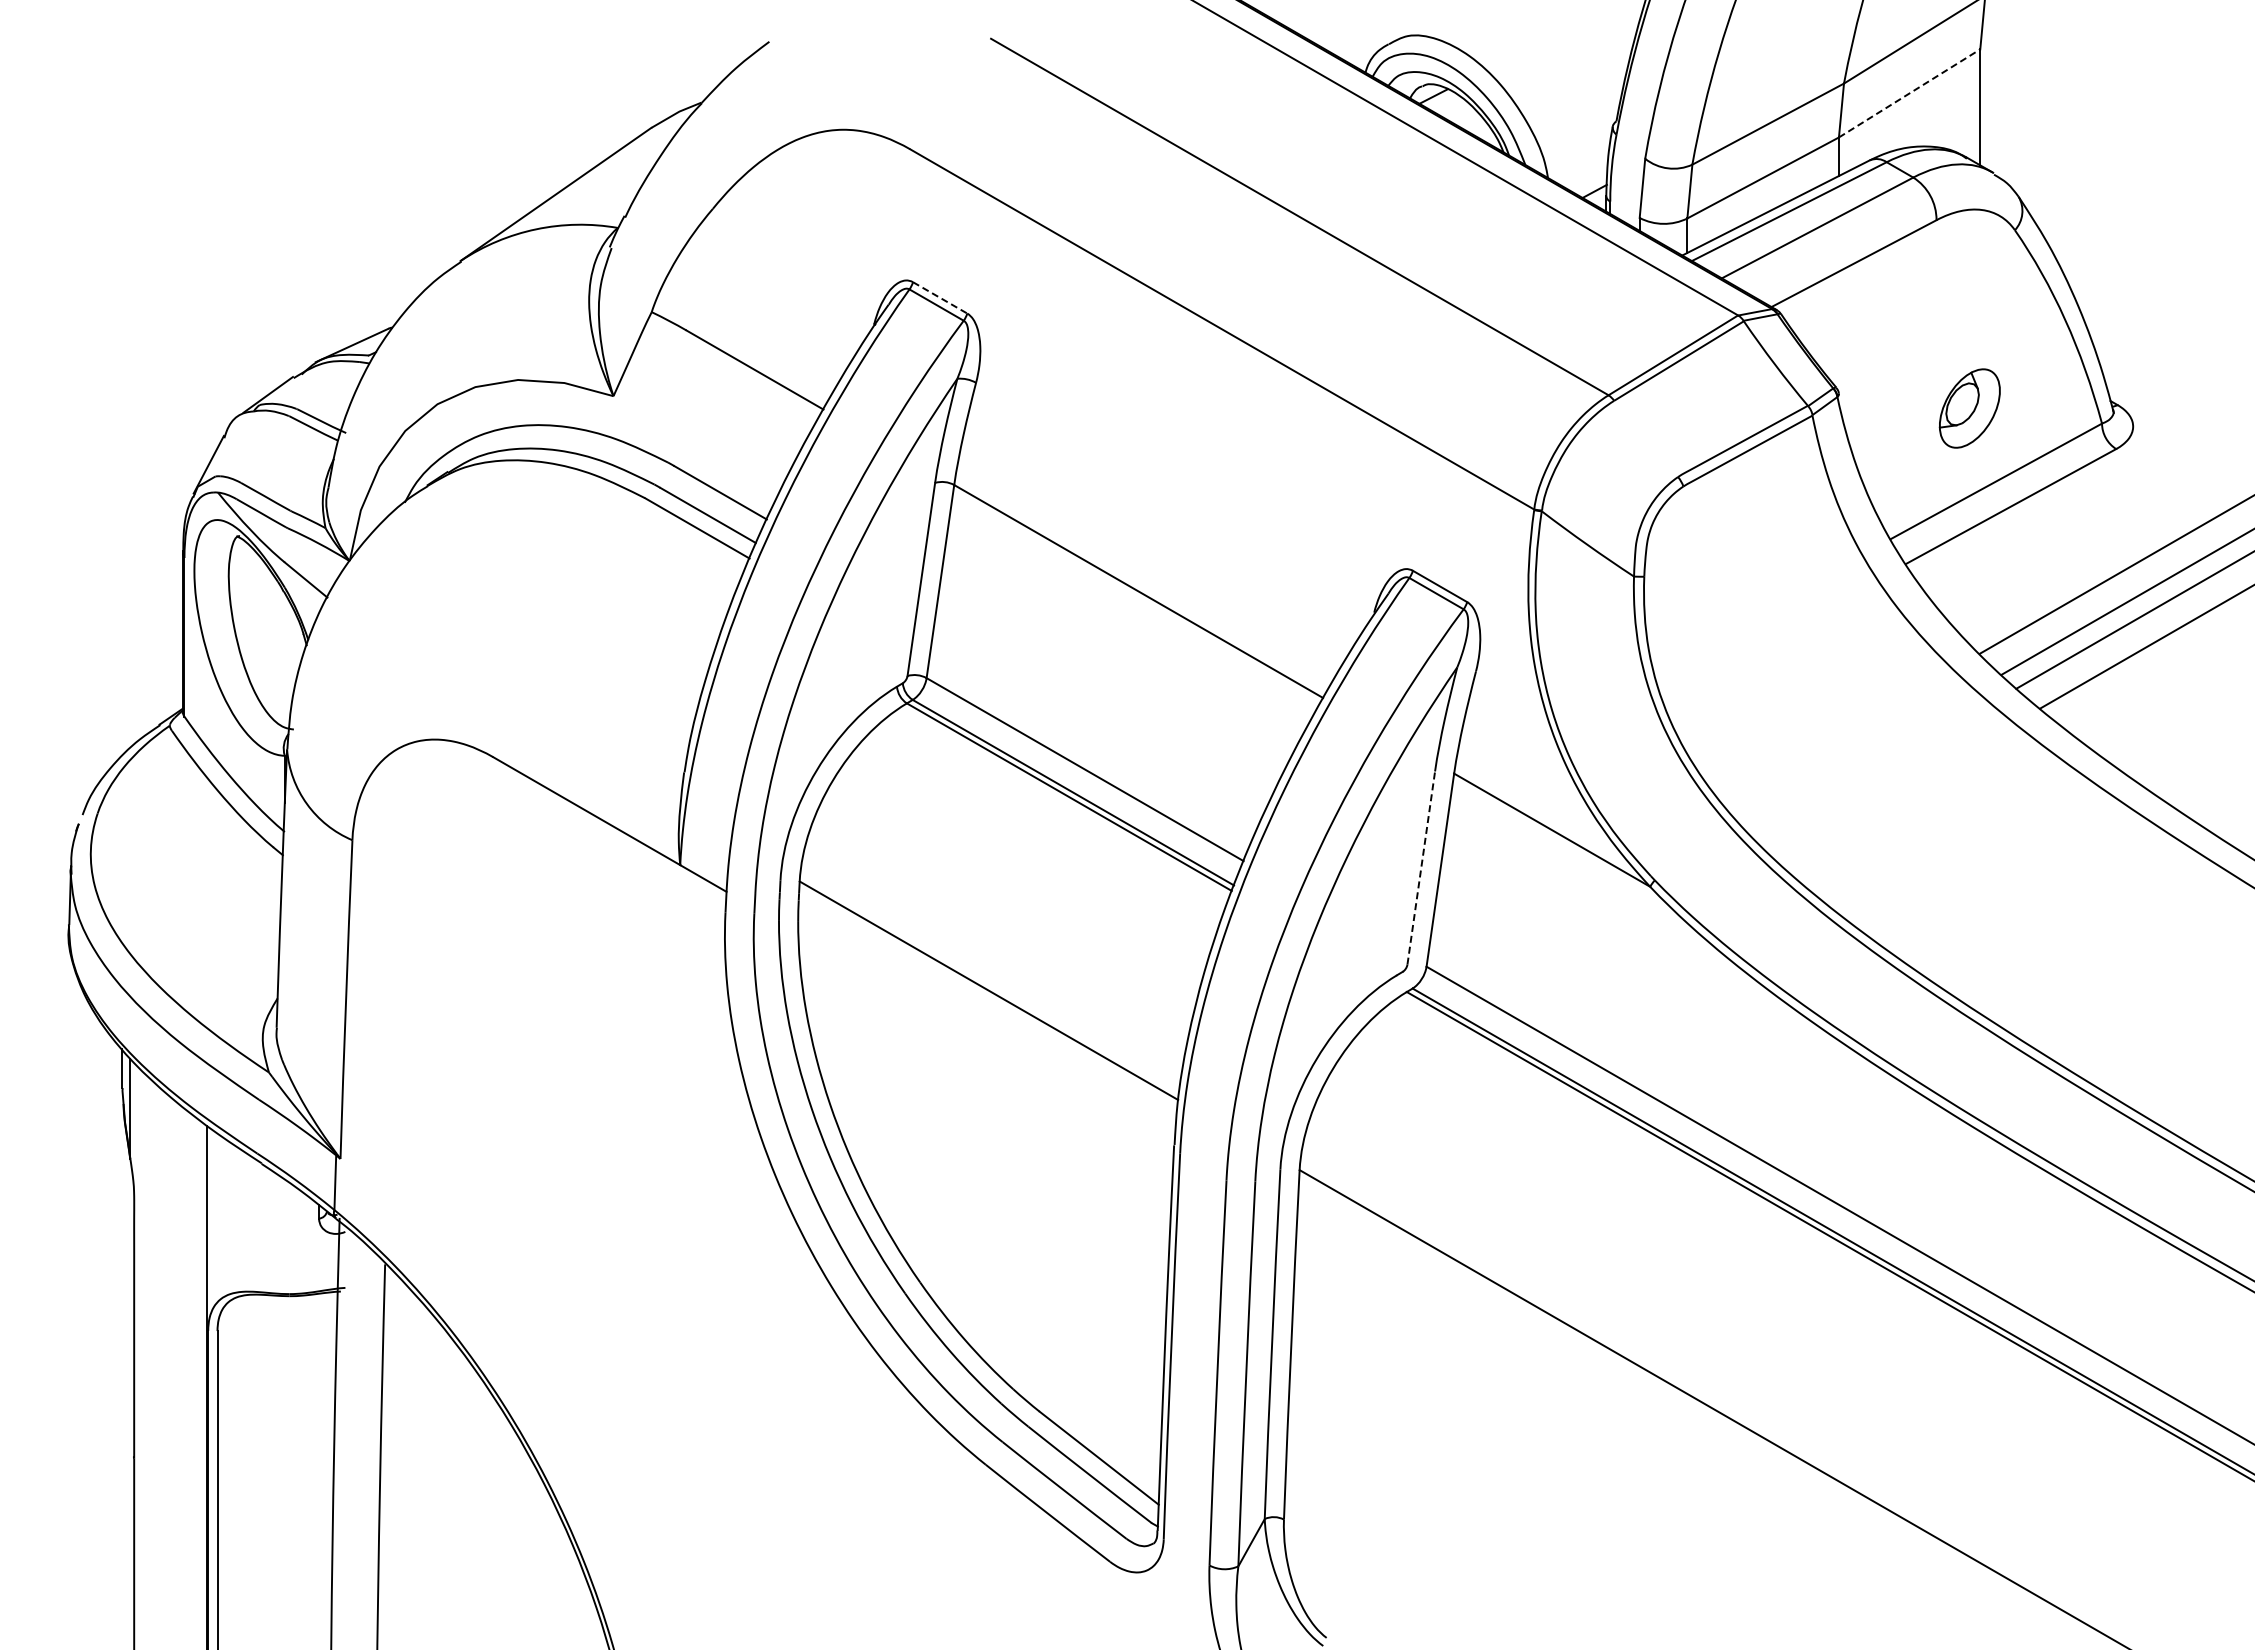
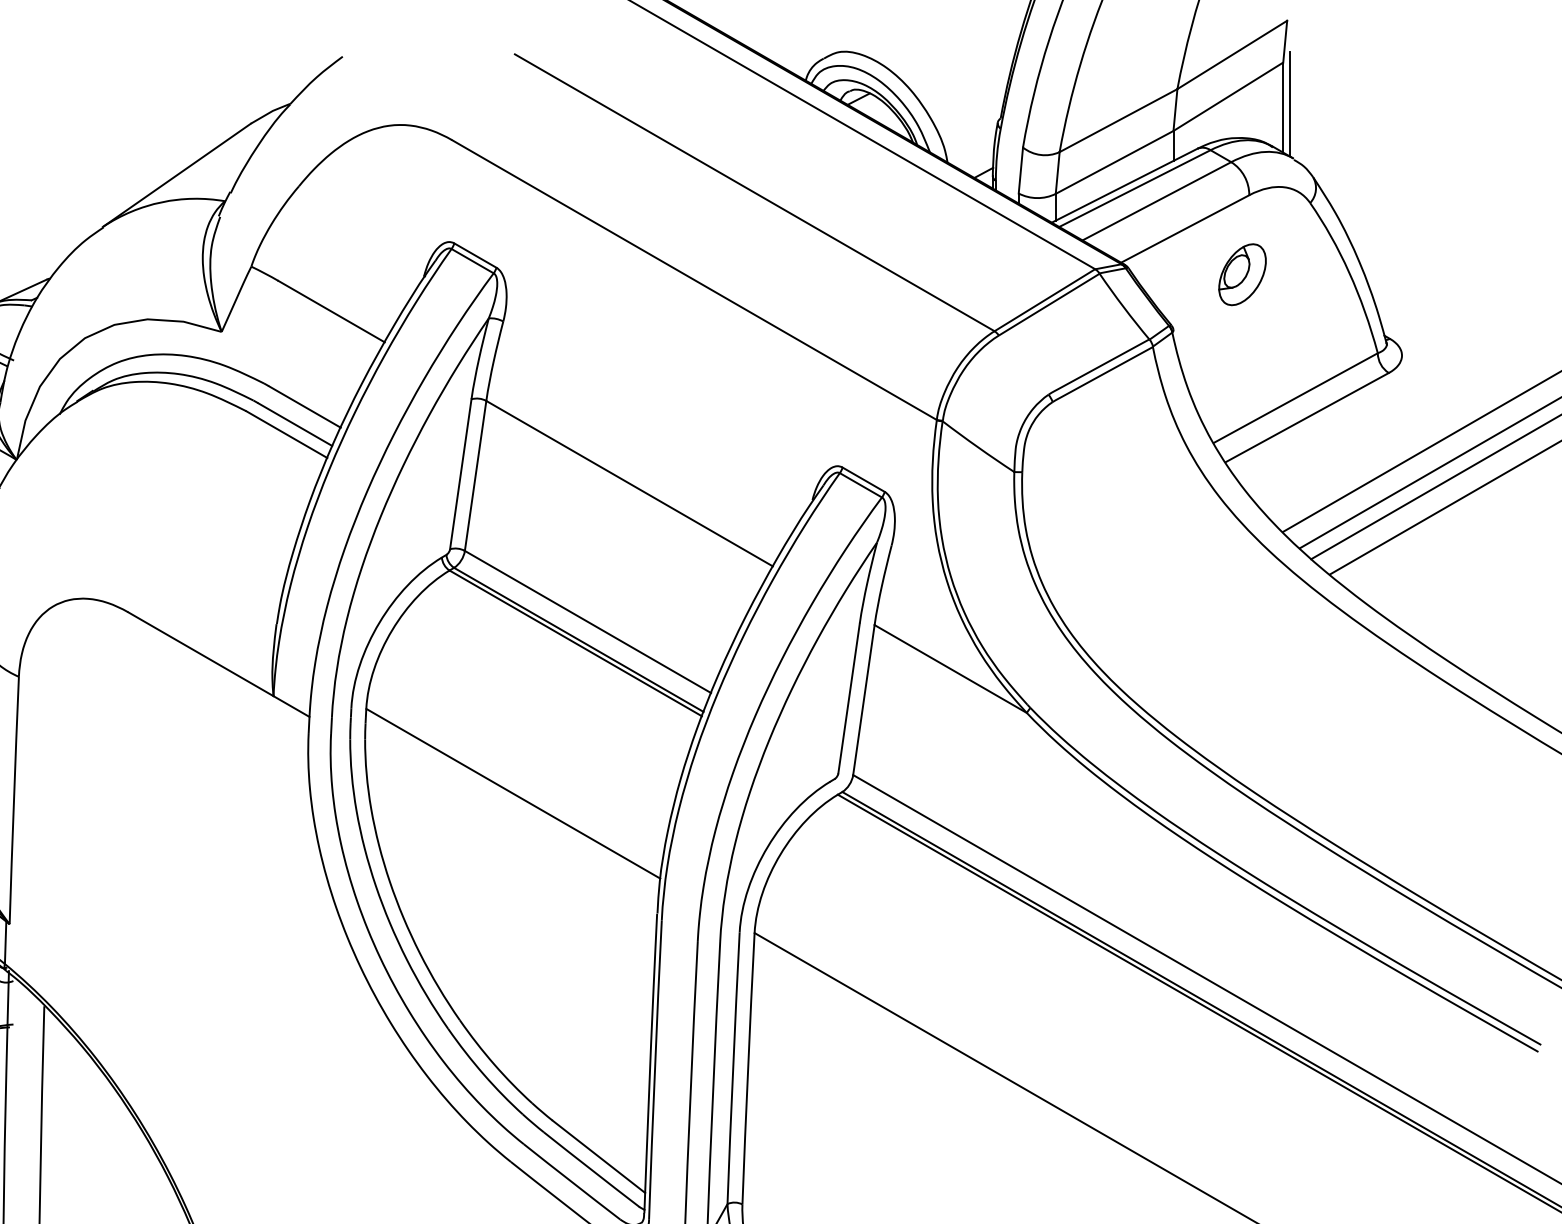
line: (1909, 93) -> (1228, 96), dashed -> solid
line: (1989, 102) -> (1290, 103), added
line: (940, 298) -> (475, 256), dashed -> solid
part: (1969, 408) -> (1242, 274), moved
line: (1421, 868) -> (849, 698), dashed -> solid

